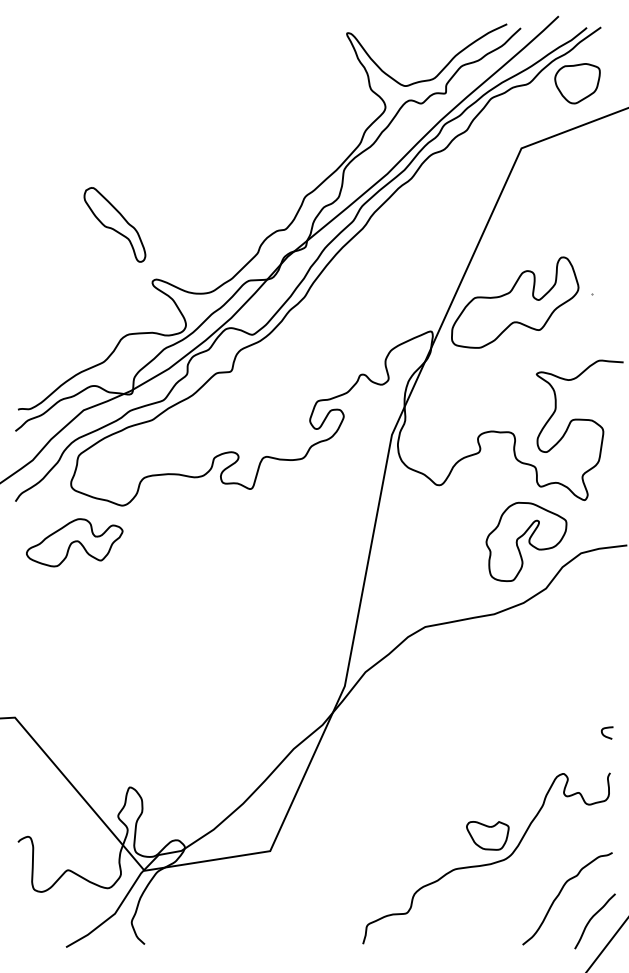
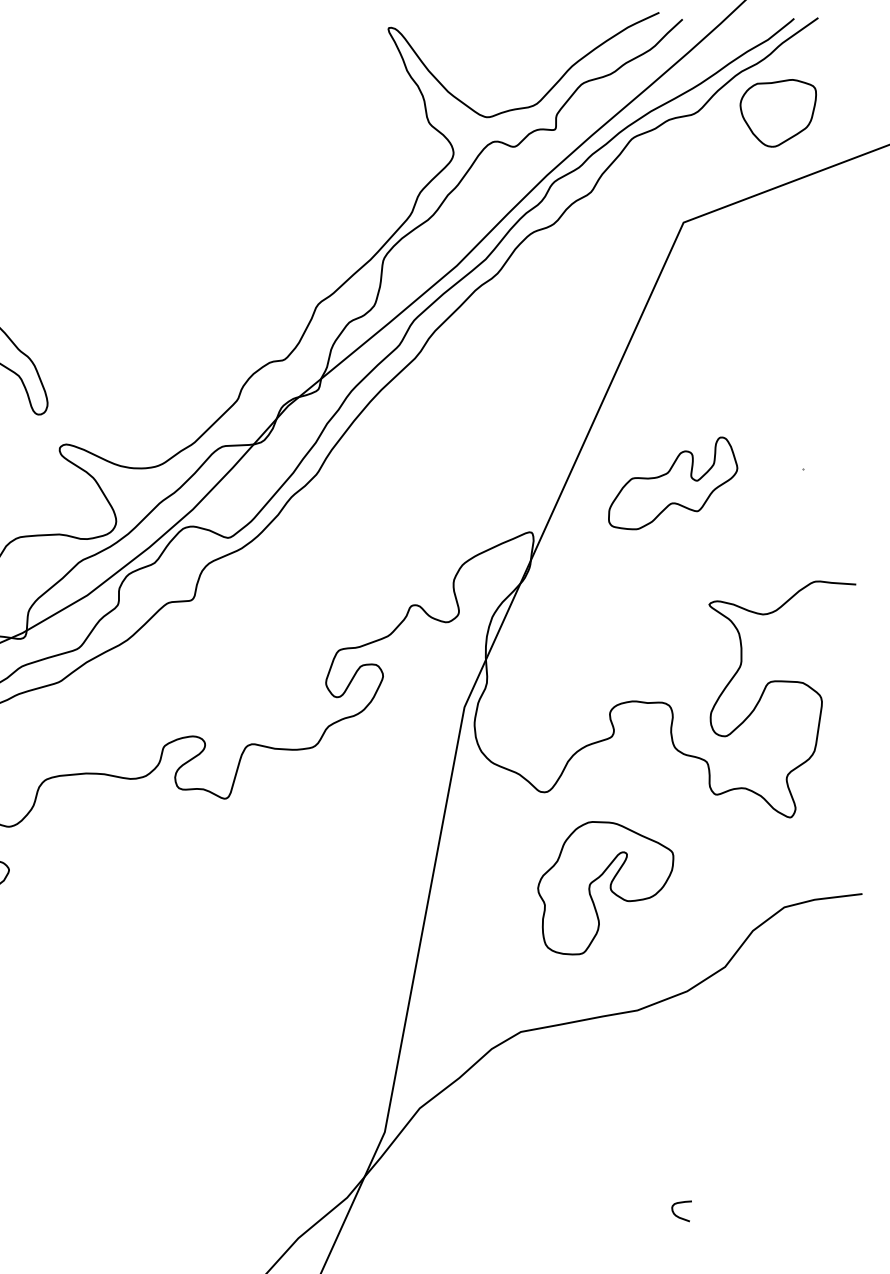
part: (515, 302) -> (673, 483), size x0.6
part: (526, 541) -> (605, 887), moved
curve: (604, 734) -> (676, 1213), moved

